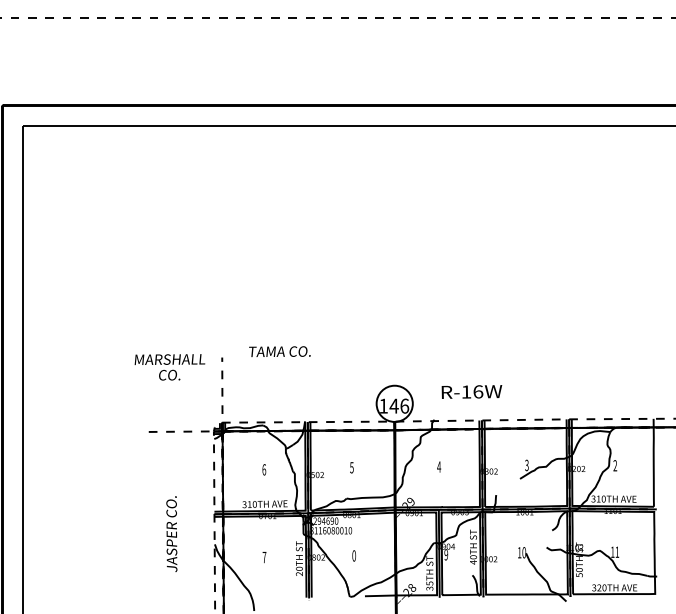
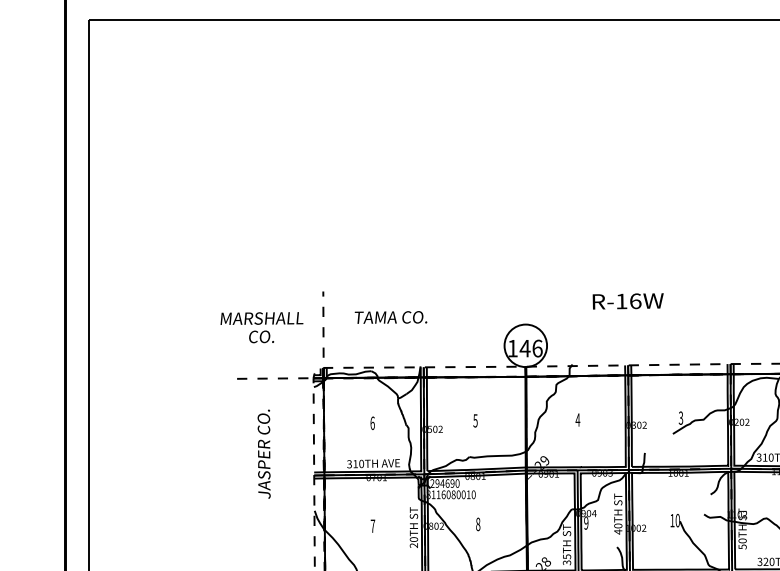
text: (279, 351) -> (390, 317), moved
text: (169, 367) -> (261, 327), moved
text: (471, 391) -> (627, 300), moved
text: (171, 533) -> (263, 453), moved
text: (354, 556) -> (478, 525), 0 -> 8

